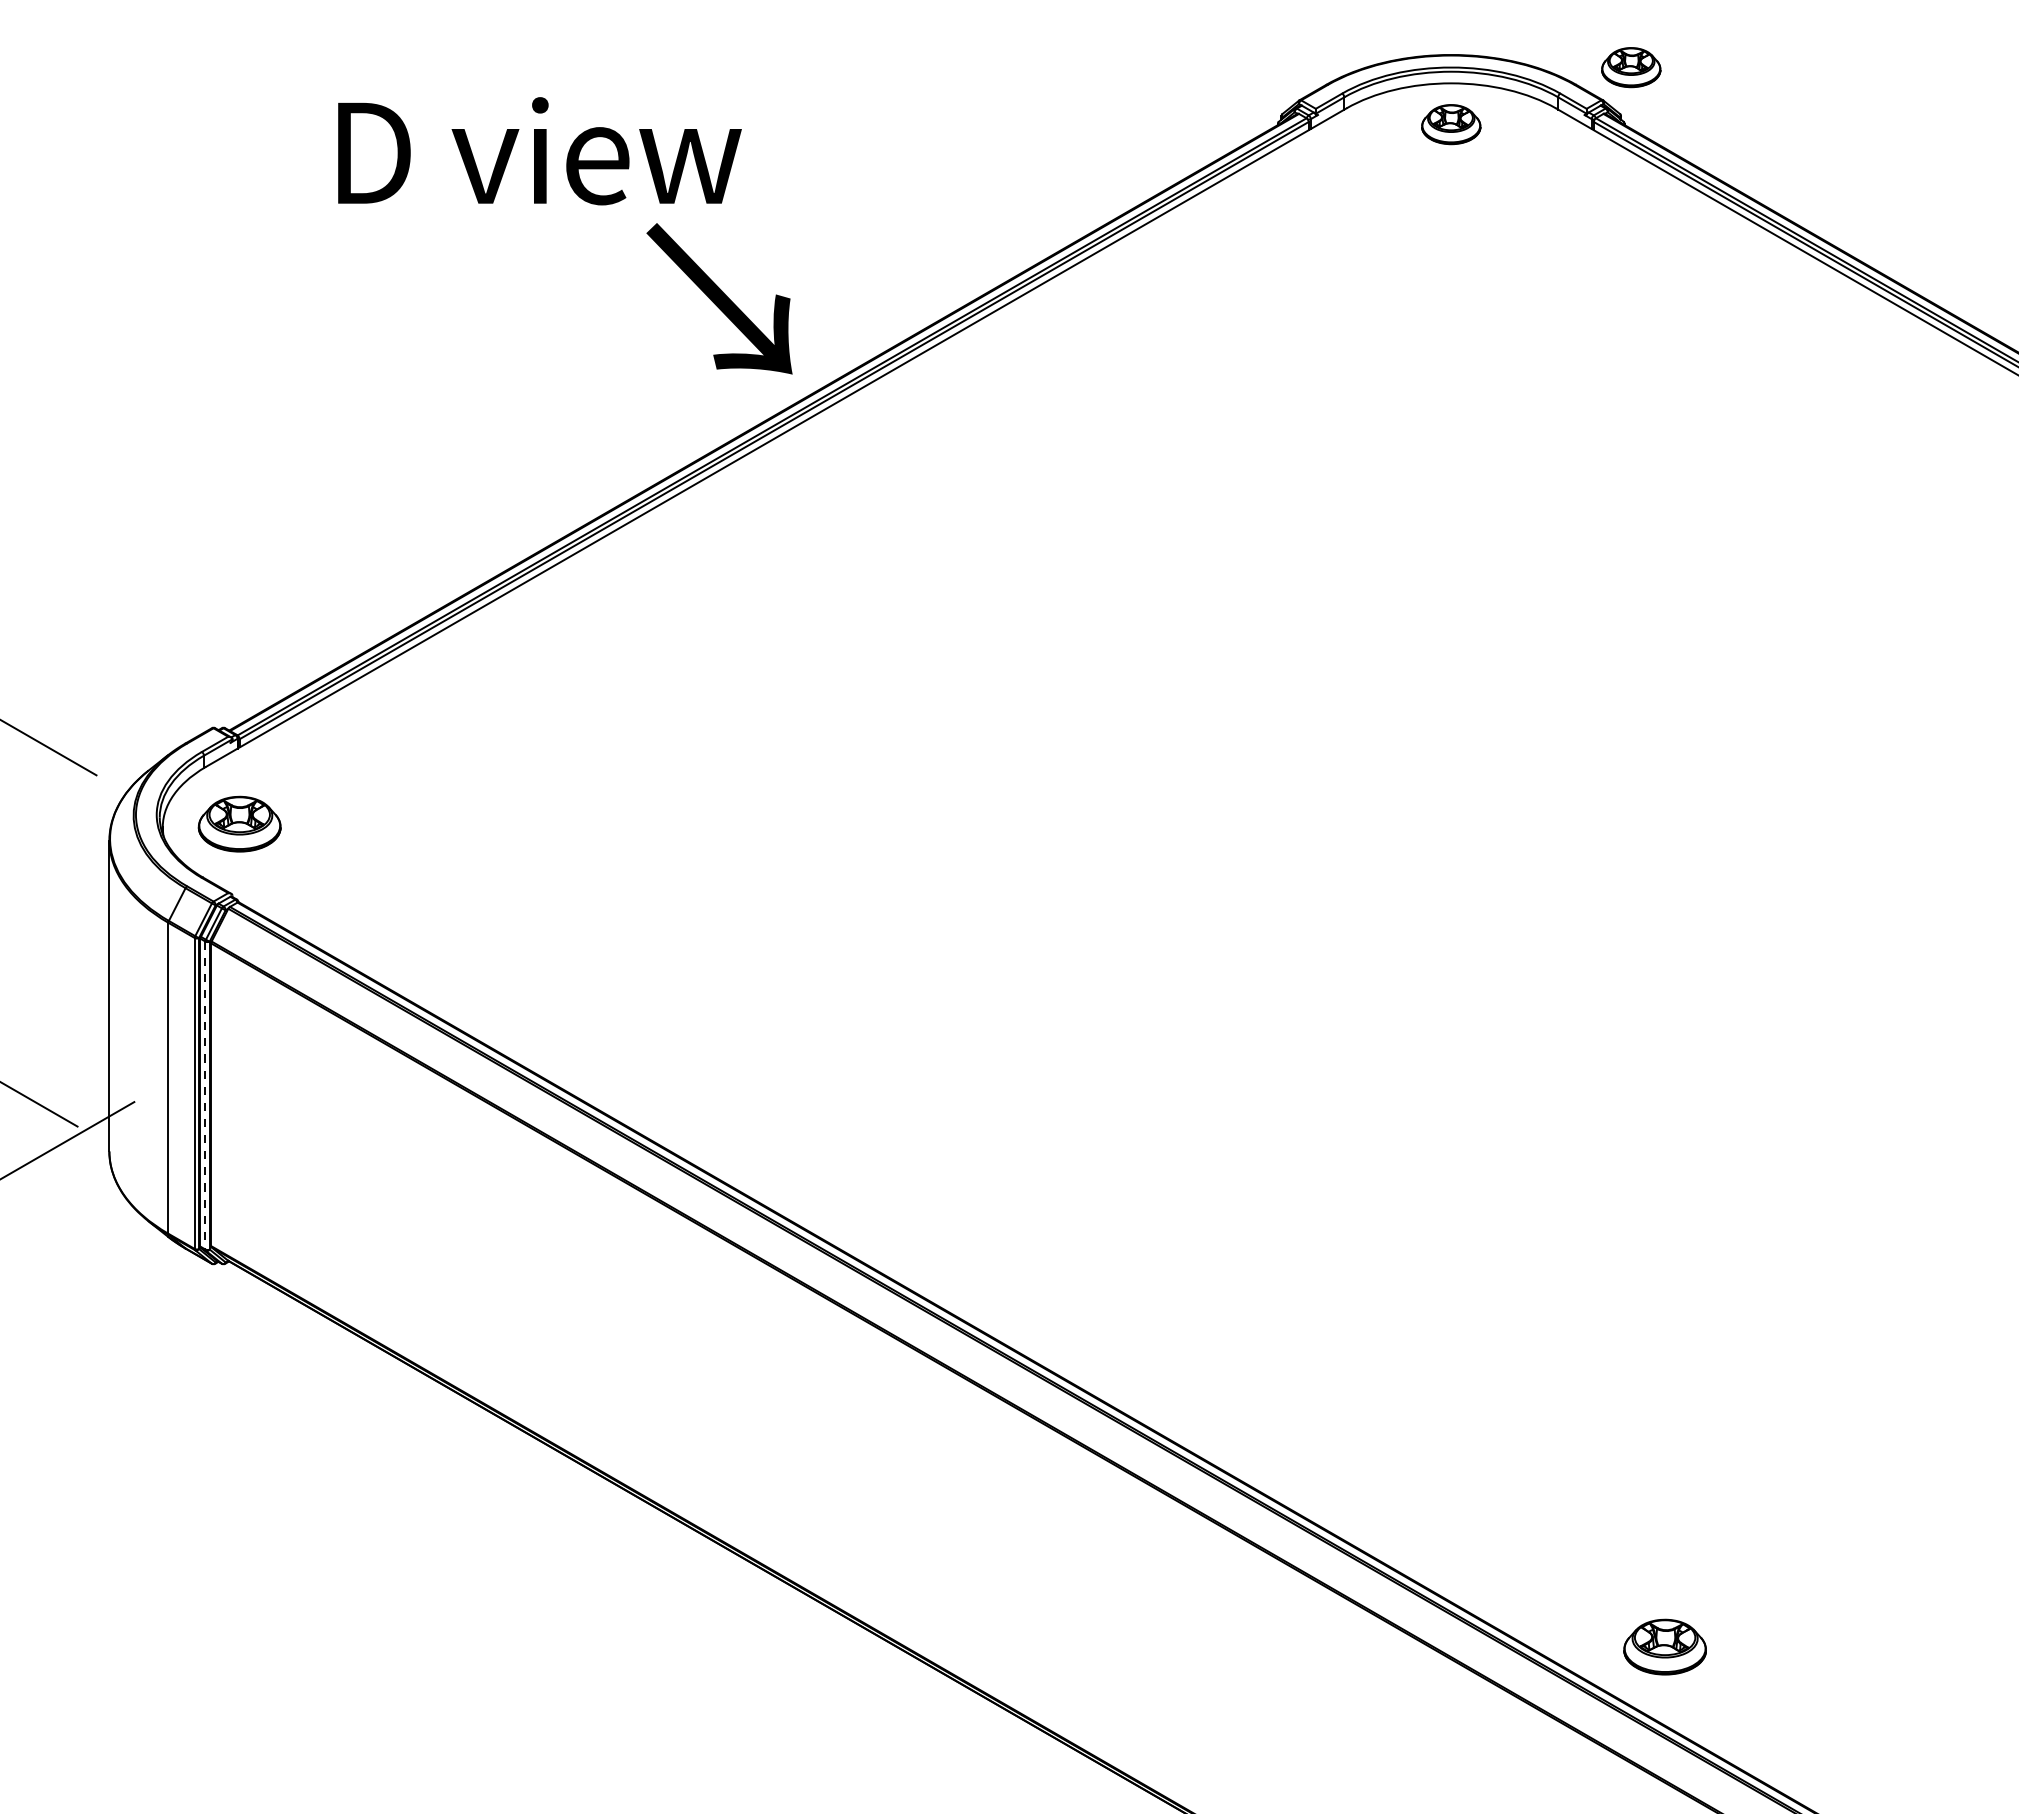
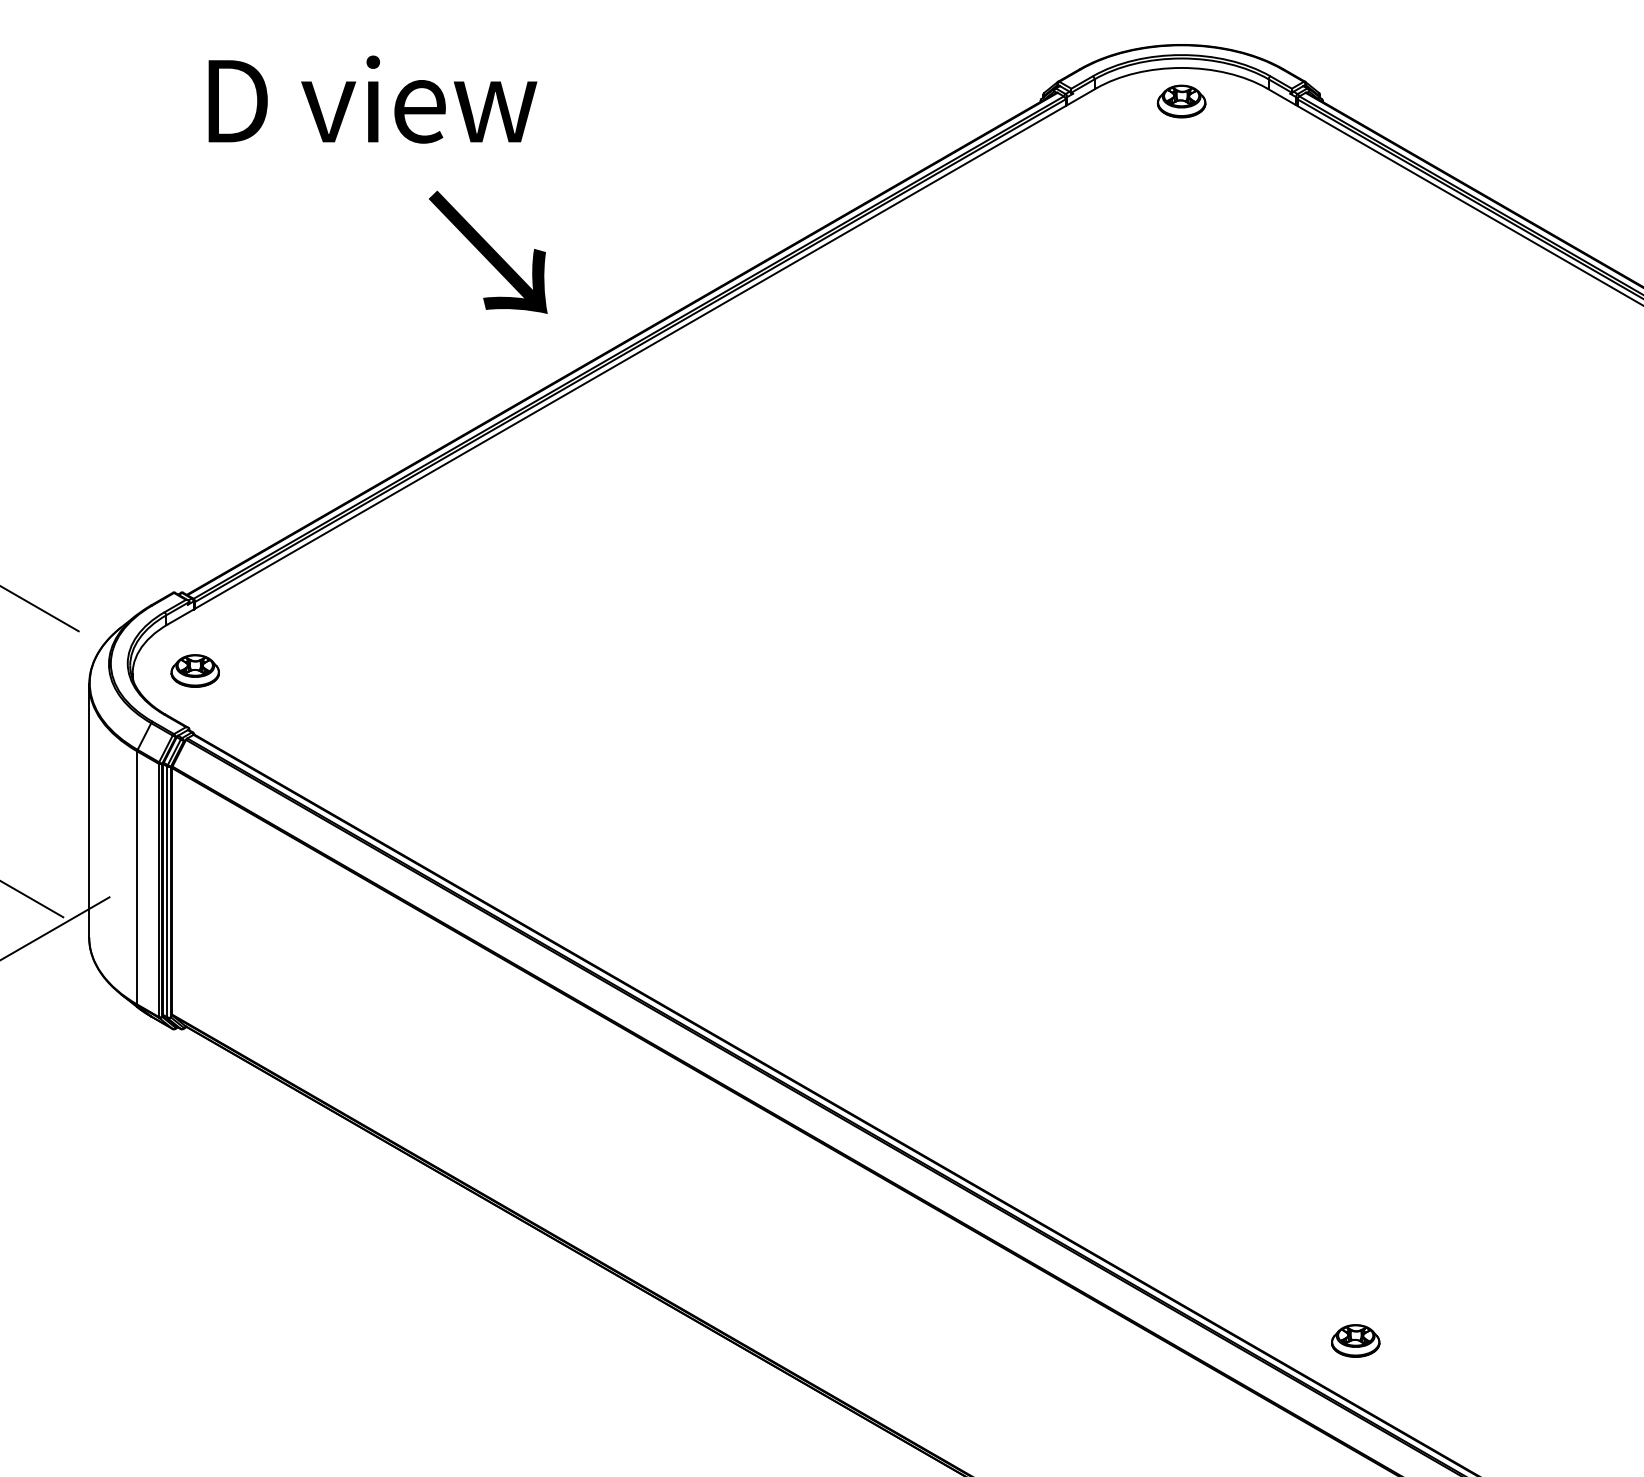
part: (1631, 67) -> (1328, 55), removed
text: (539, 151) -> (372, 99), moved
text: (719, 298) -> (488, 252), moved
part: (239, 823) -> (195, 670), size x0.71
line: (205, 1095) -> (167, 891), dashed -> solid
part: (1664, 1646) -> (1355, 1340), size x0.71

